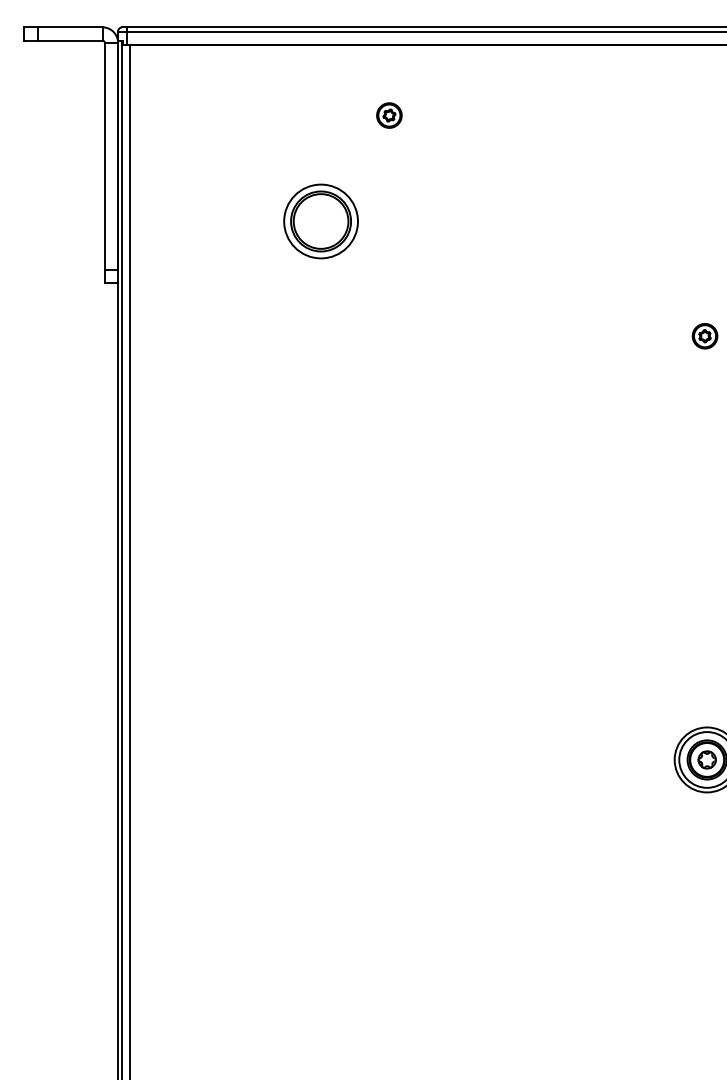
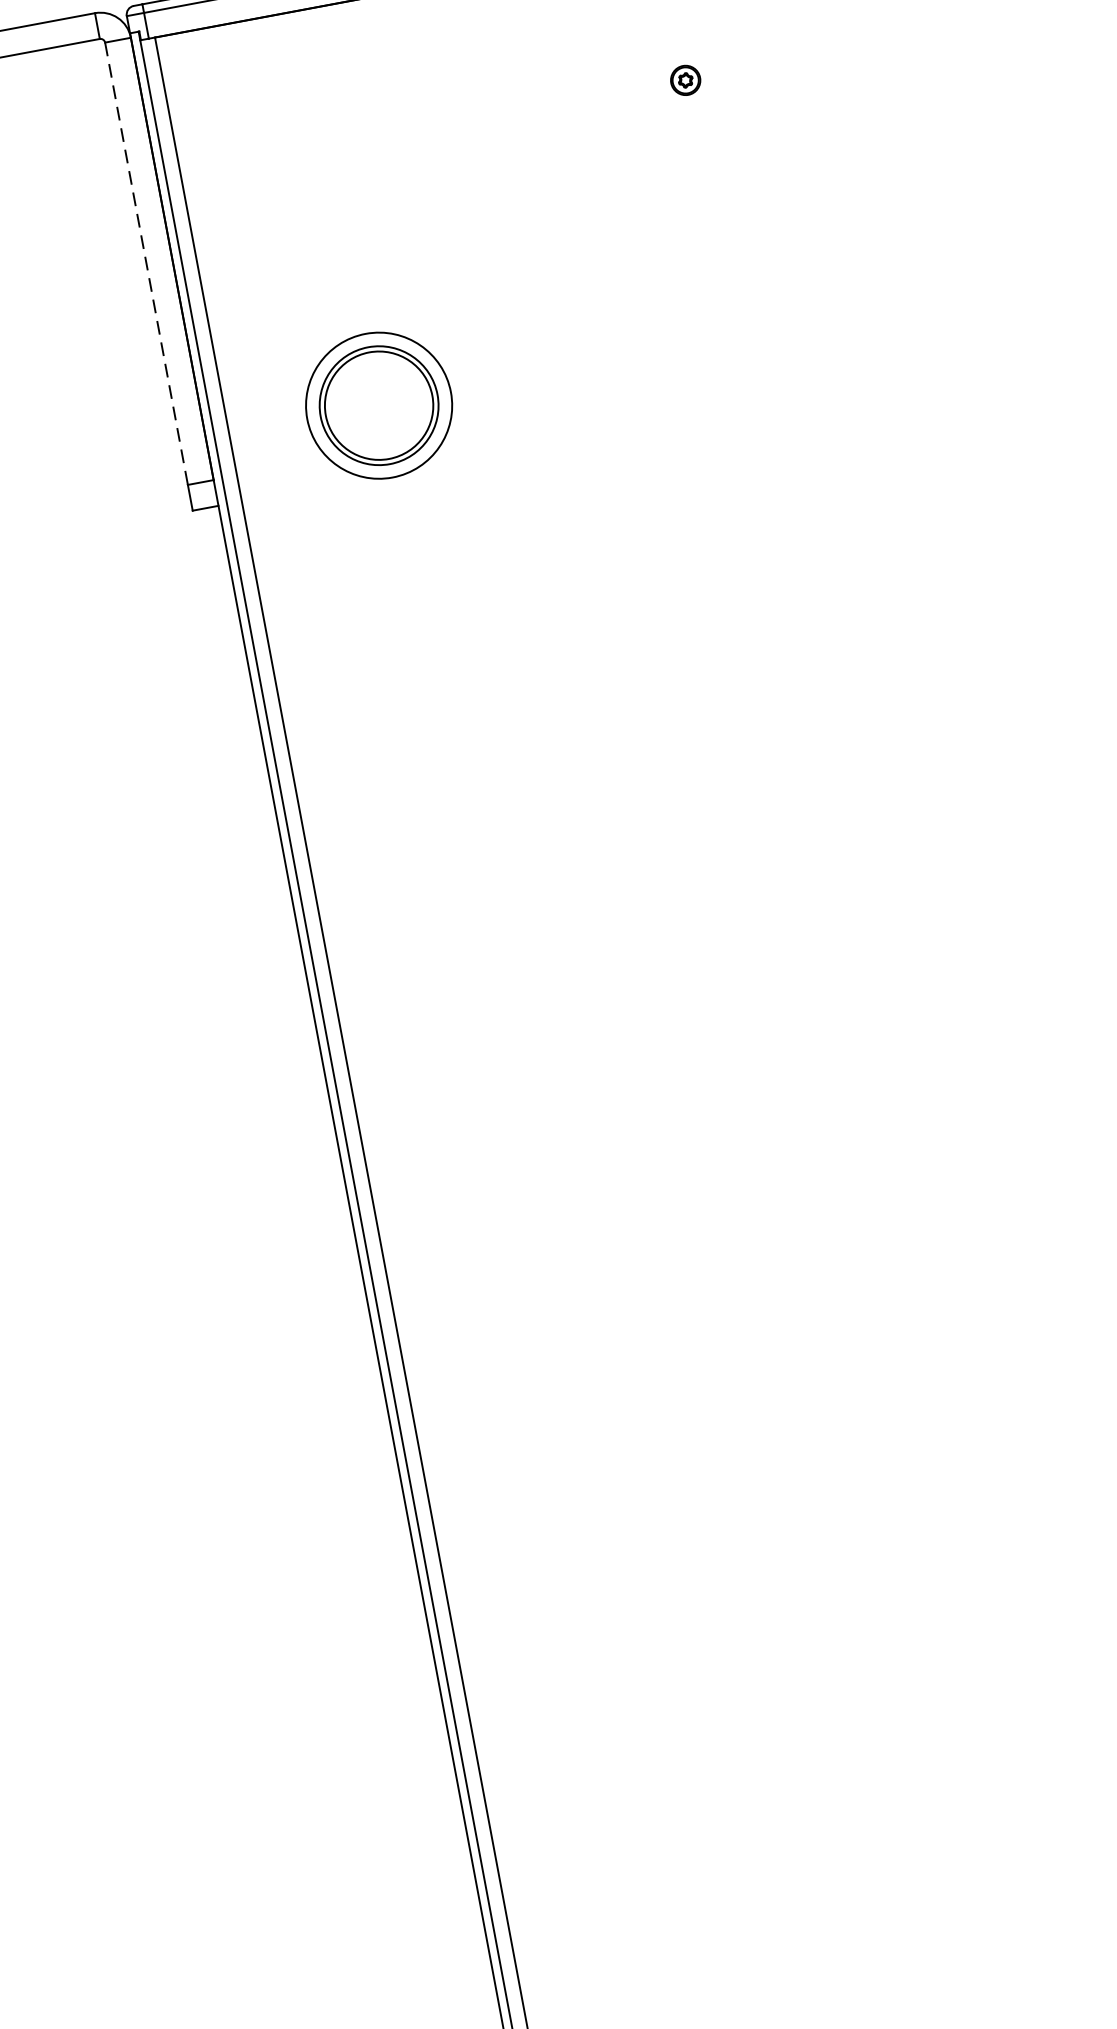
part: (389, 115) -> (685, 80), size x0.6
line: (104, 156) -> (145, 263), solid -> dashed
part: (320, 221) -> (377, 405), moved

